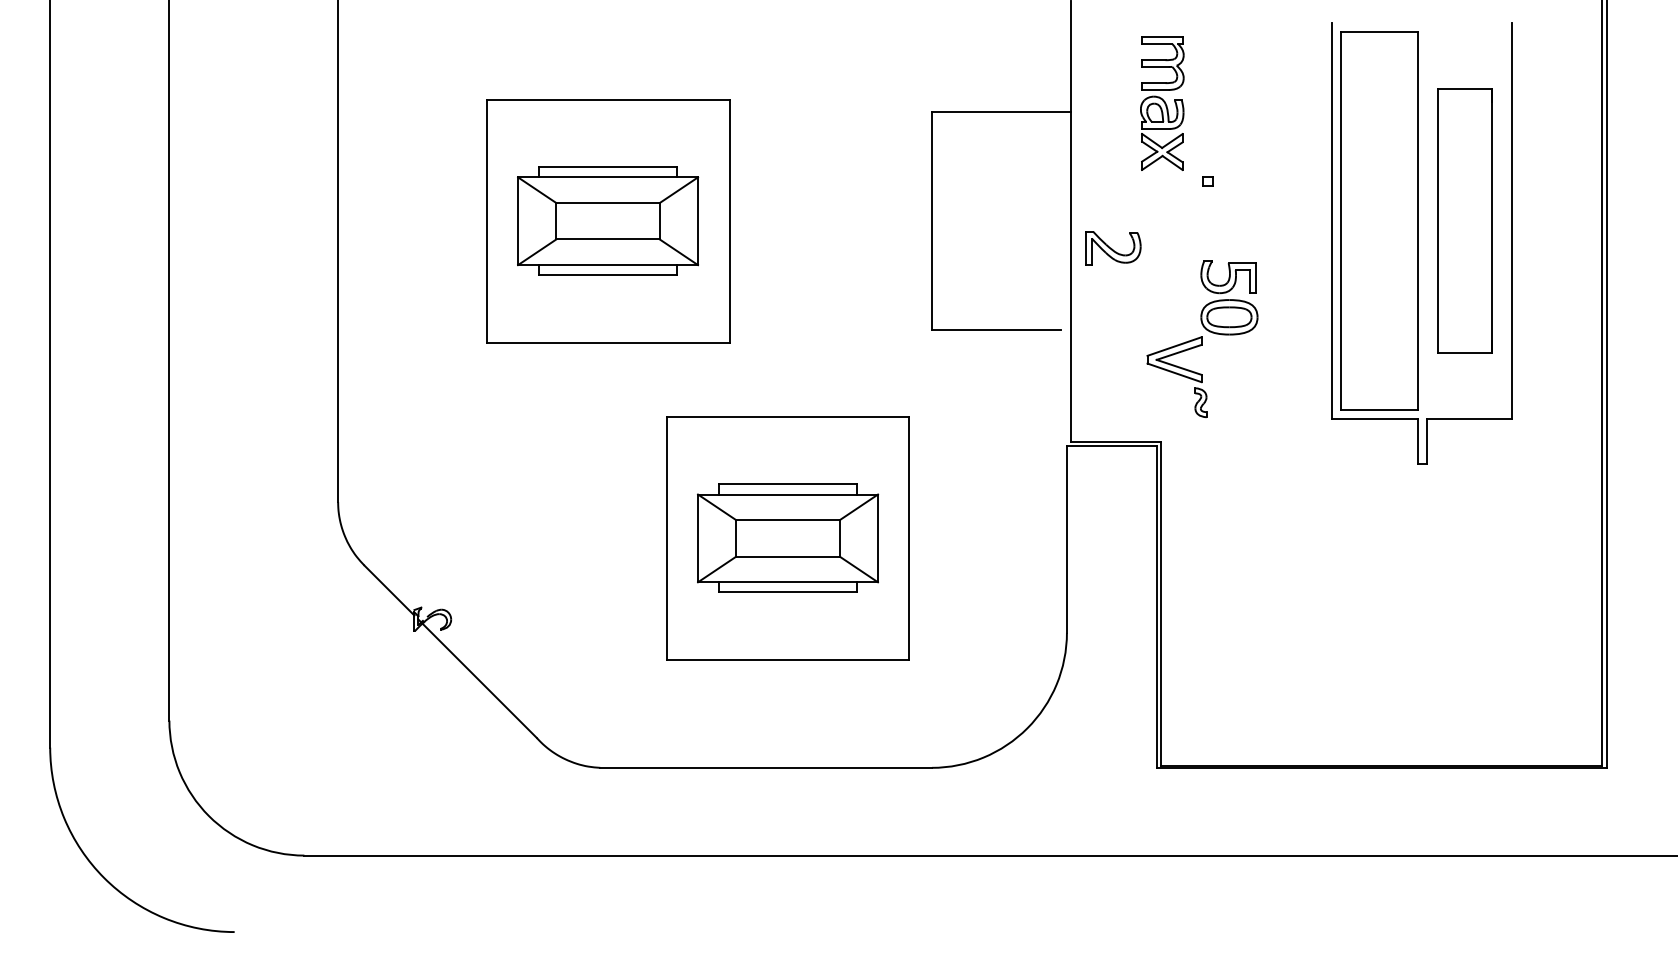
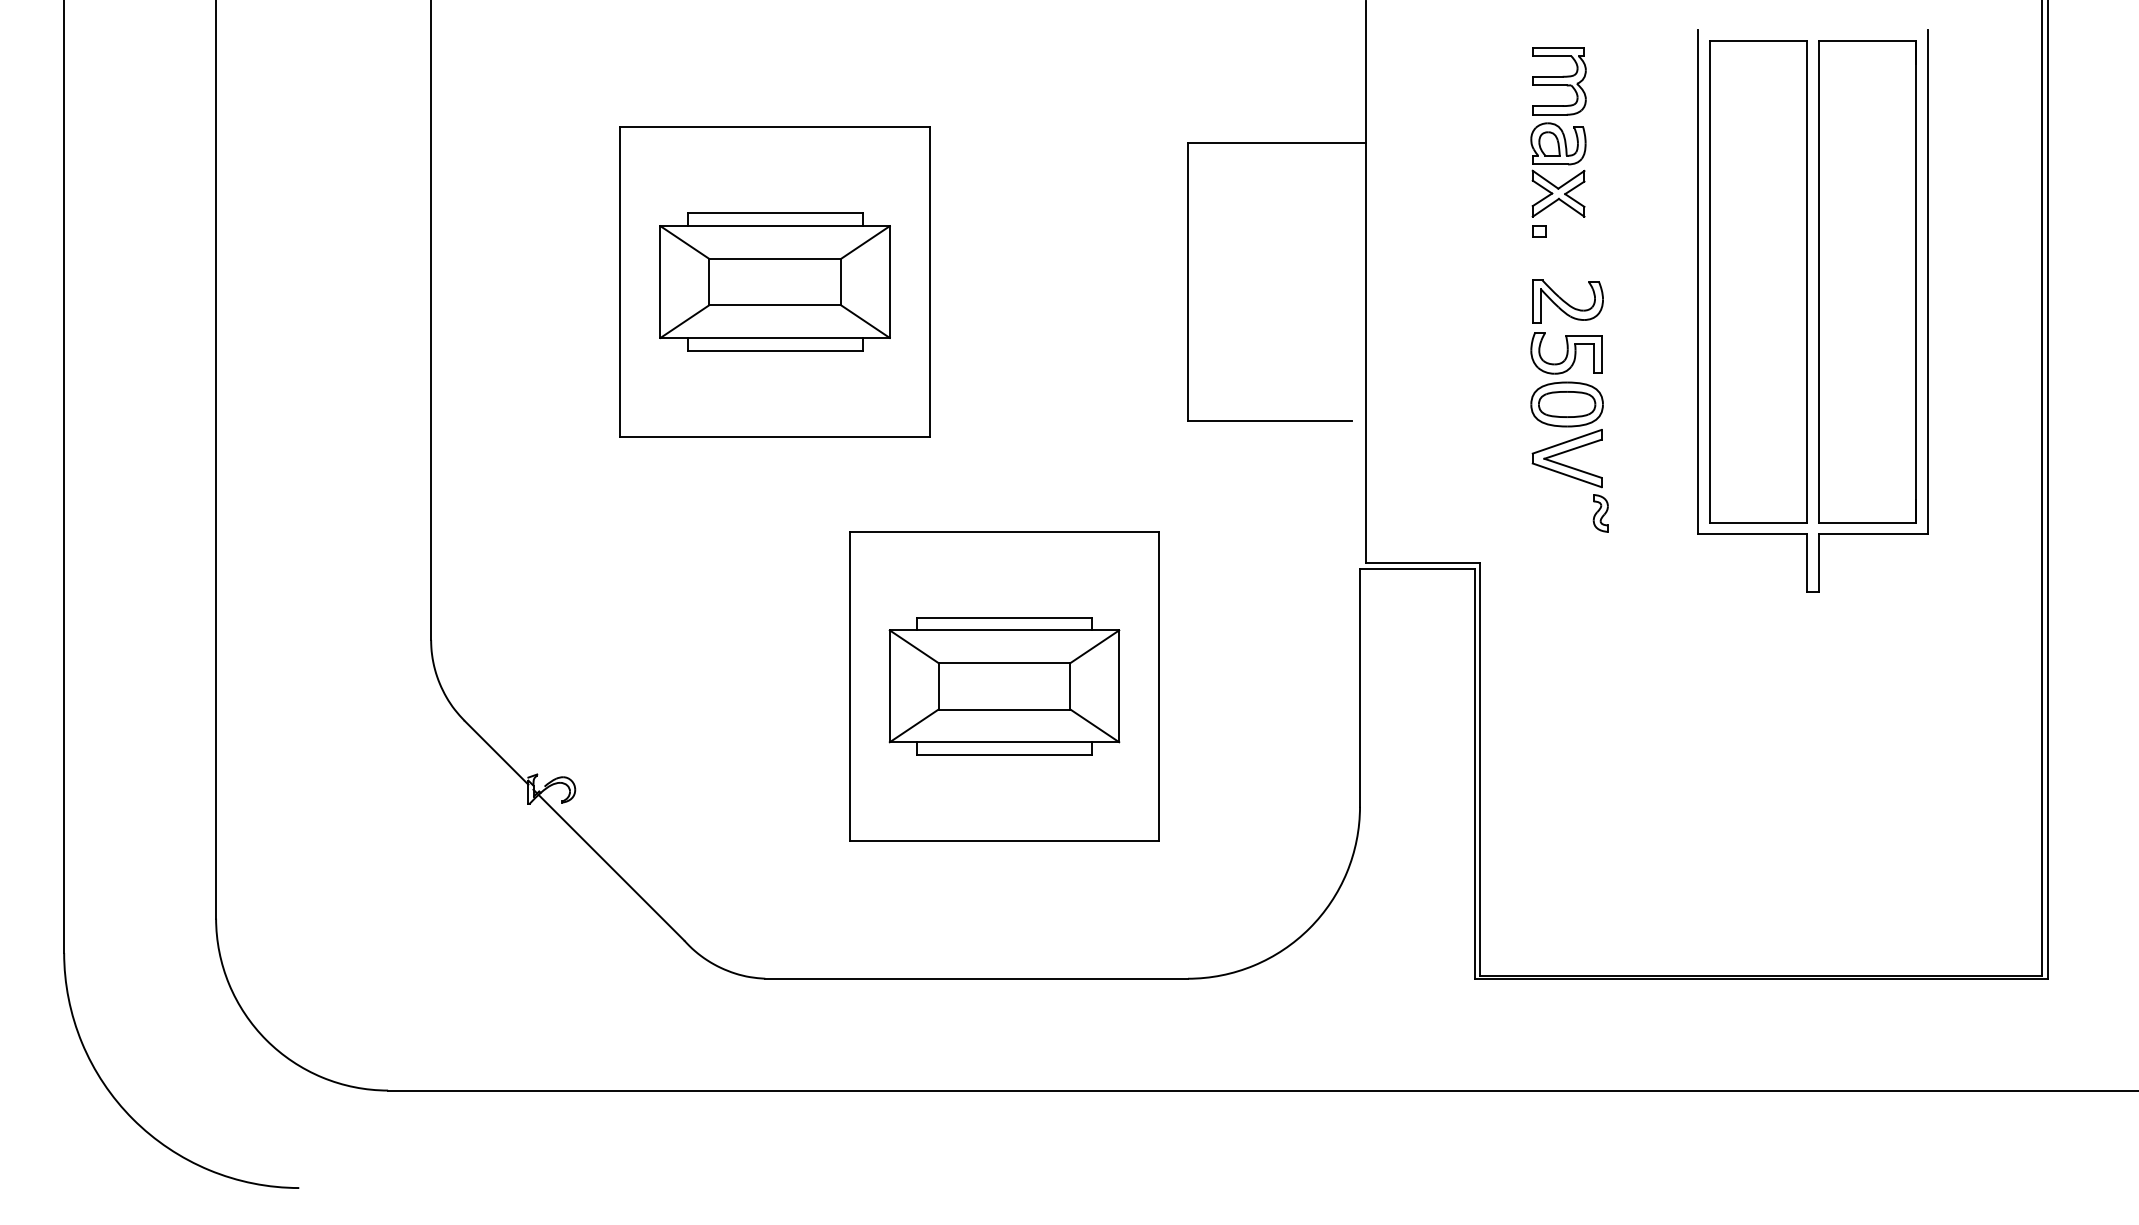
part: (1162, 103) -> (1558, 132), moved
part: (1465, 220) -> (1867, 281), size x1.43
part: (1112, 248) -> (1567, 301), moved
part: (1176, 376) -> (1569, 480), moved

